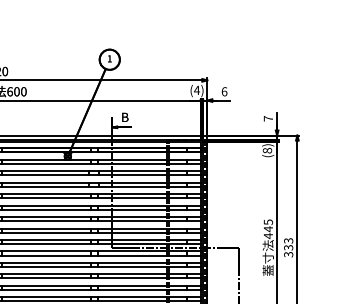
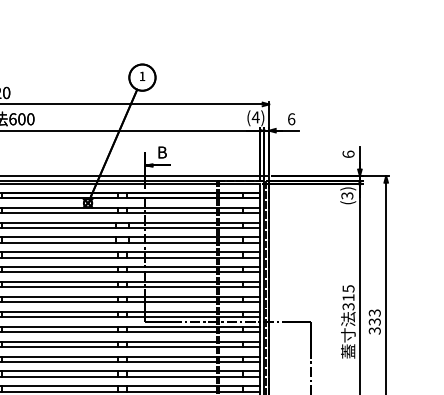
text: (268, 118) -> (348, 153), 7 -> 6
text: (267, 150) -> (347, 195), (8) -> (3)
text: (268, 232) -> (348, 302), 445 -> 315

